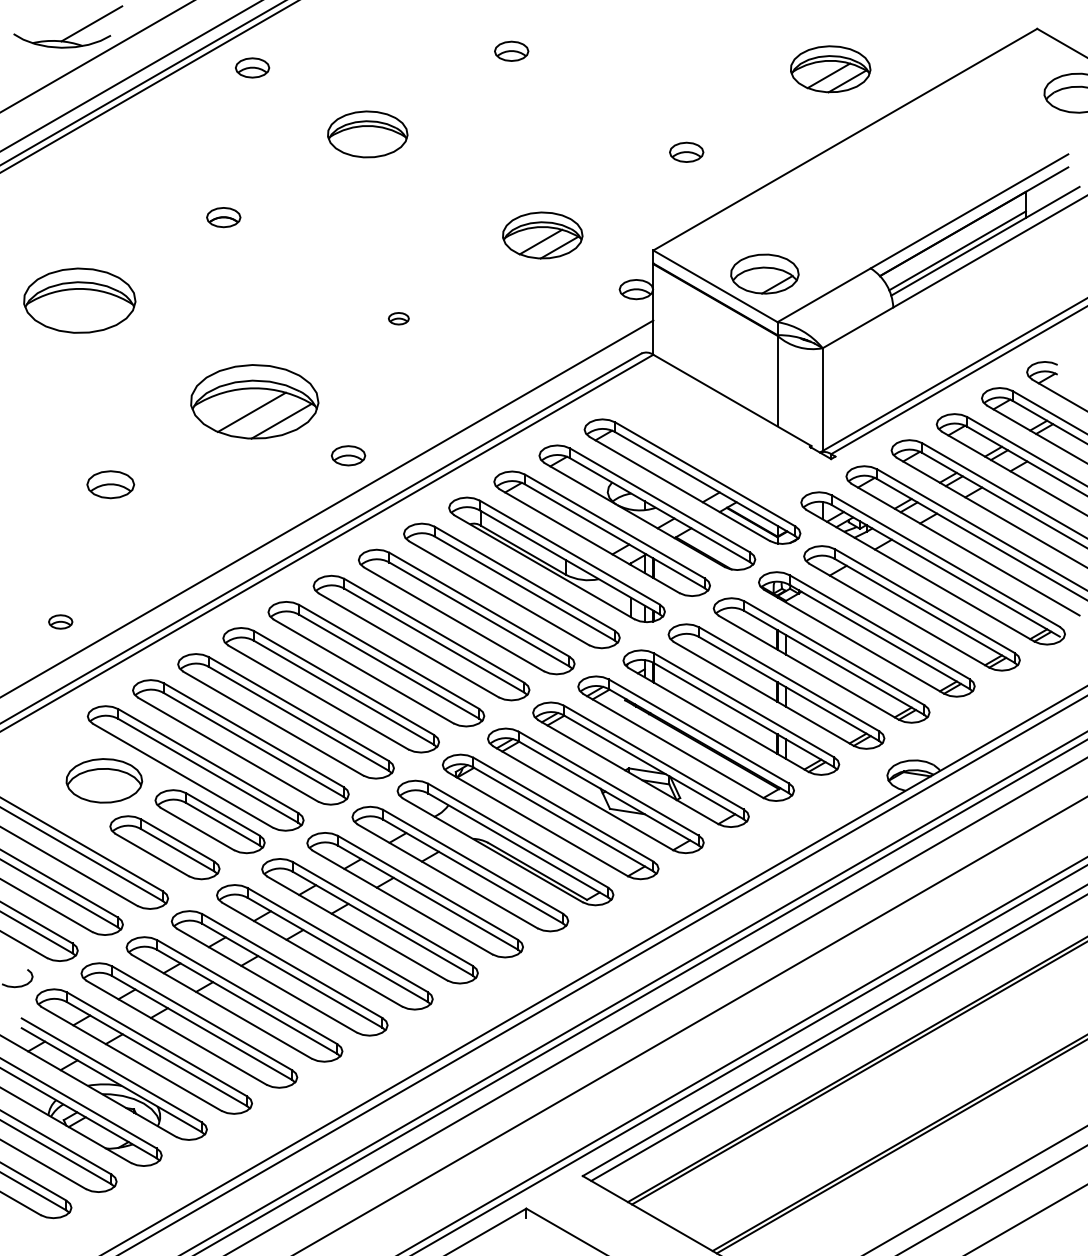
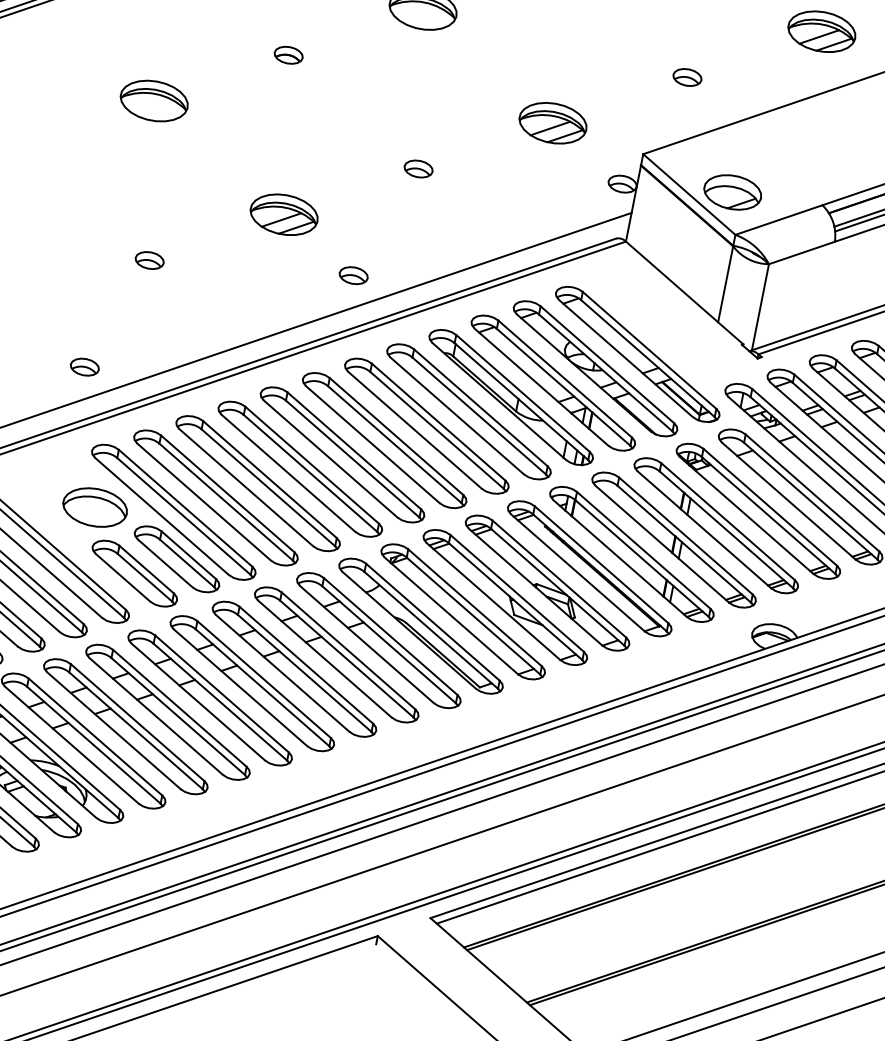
part: (79, 300) -> (154, 100), size x0.71
part: (398, 318) -> (418, 168), size x1.67
part: (254, 401) -> (283, 214), size x0.62
part: (110, 484) -> (149, 260), size x0.71
part: (60, 621) -> (84, 366), size x1.43

